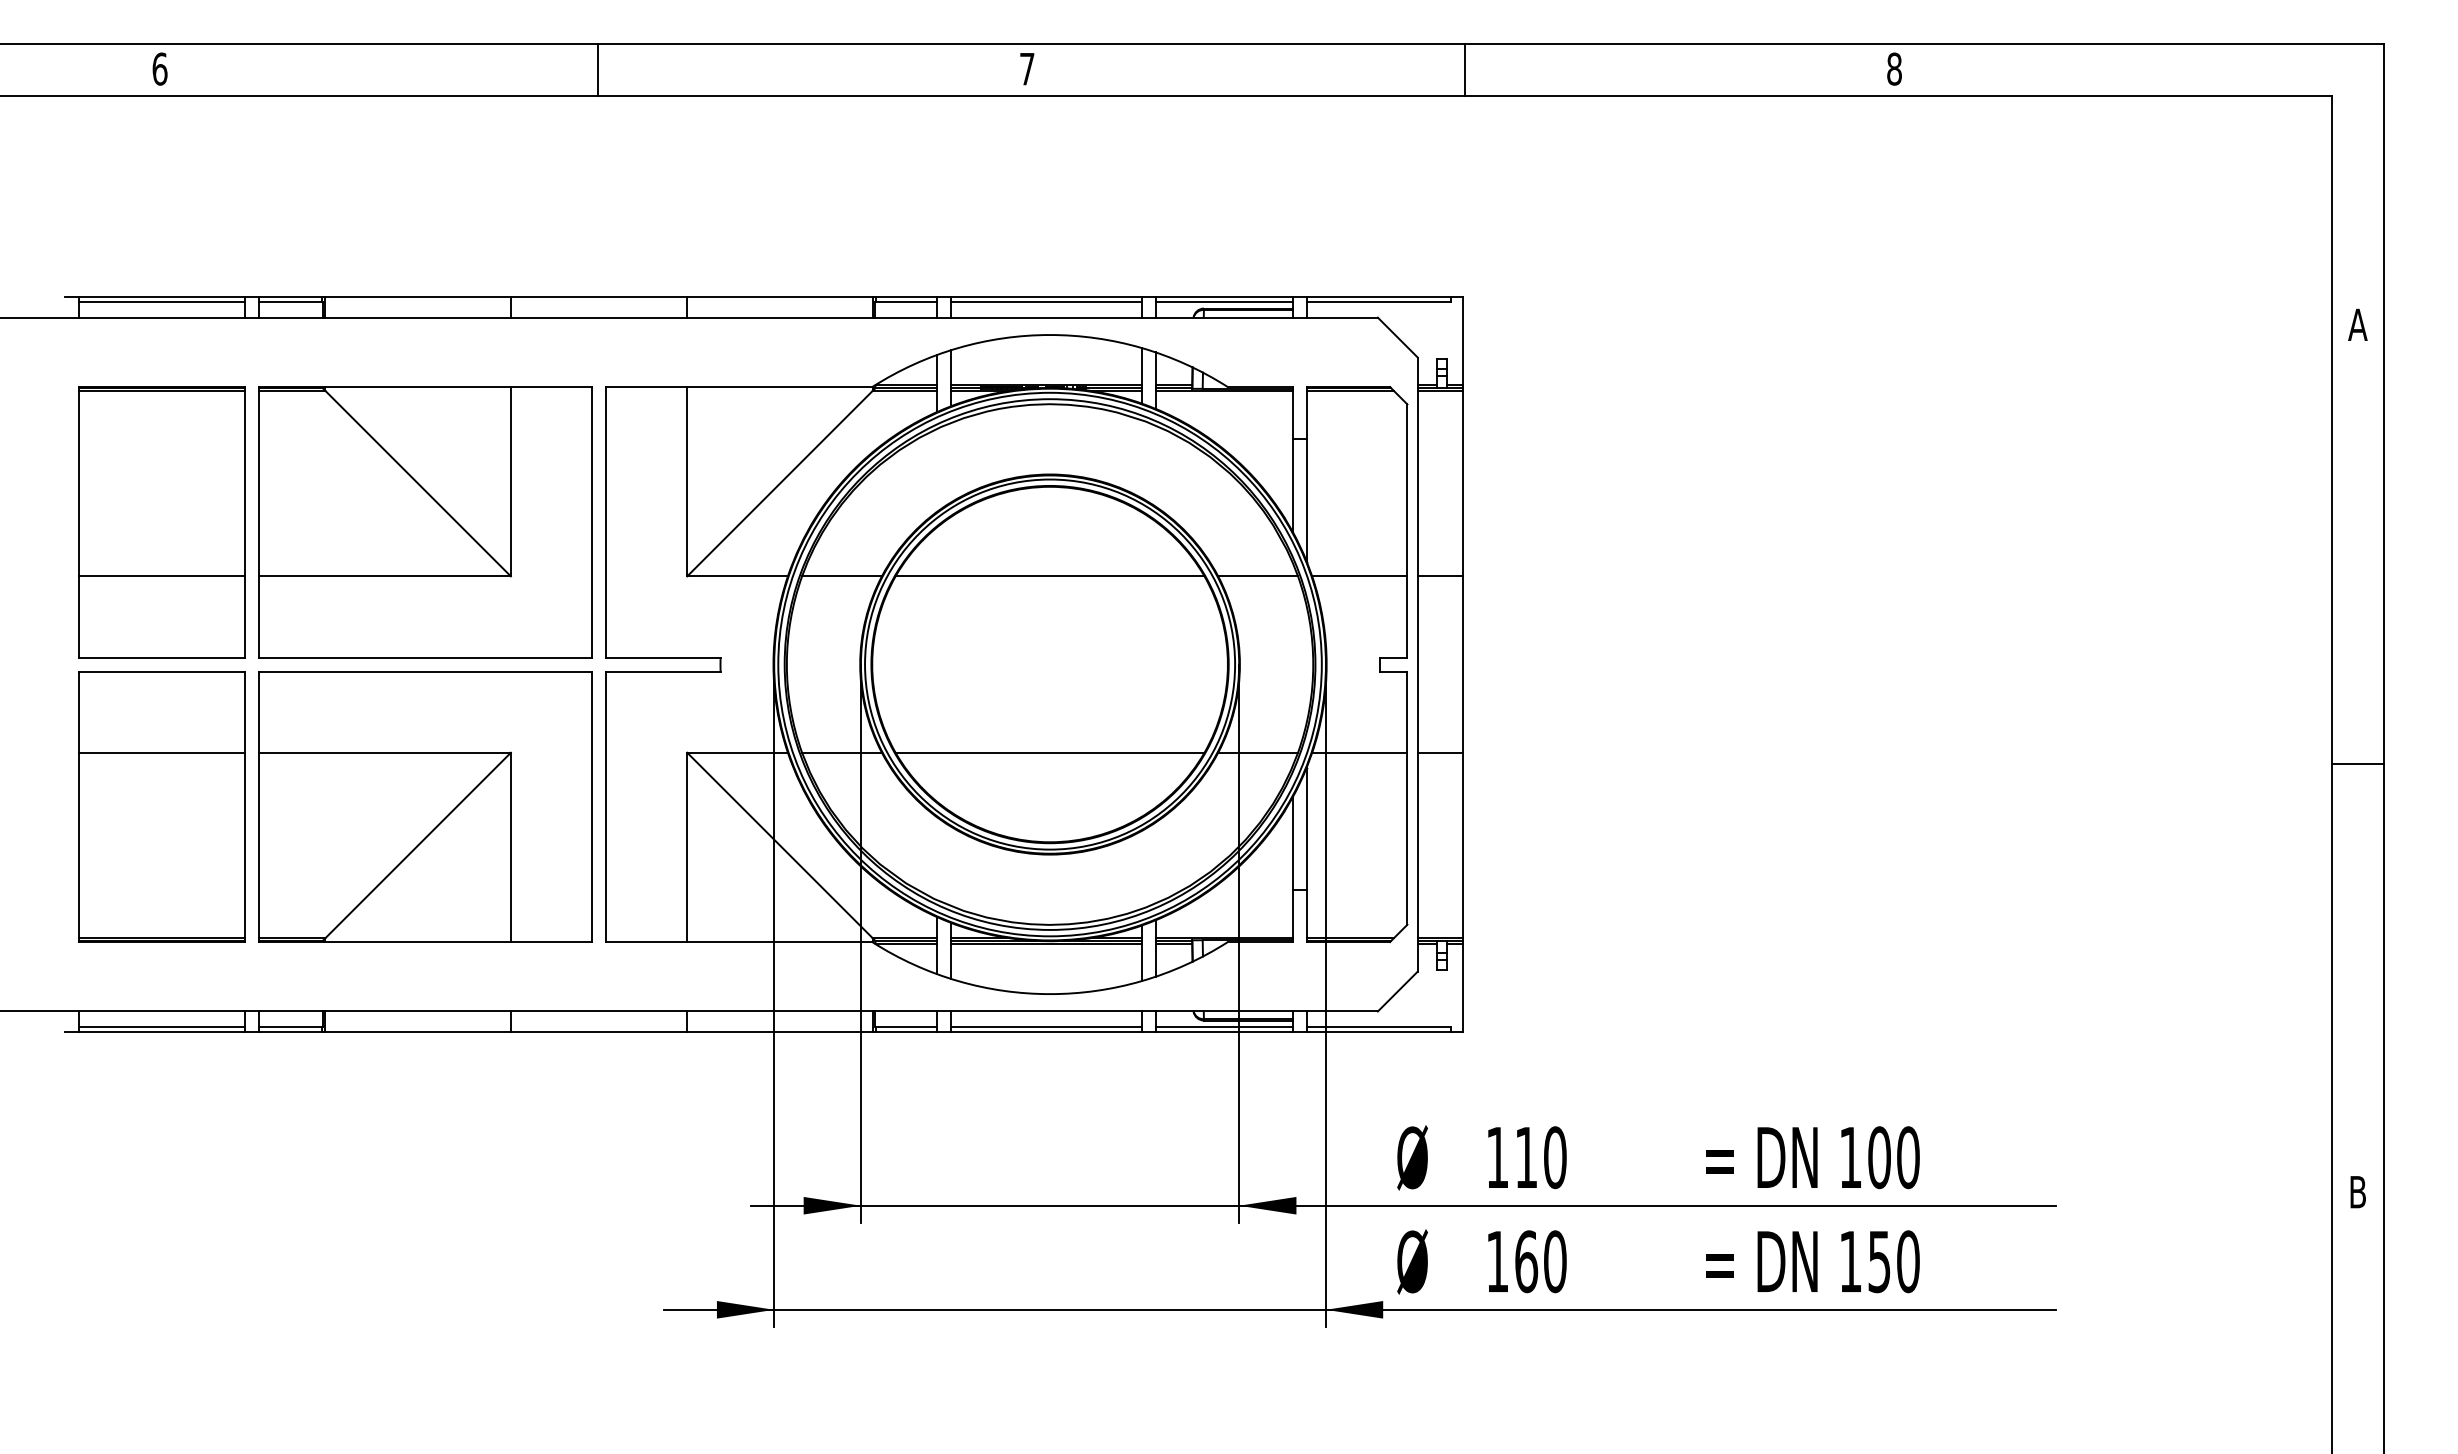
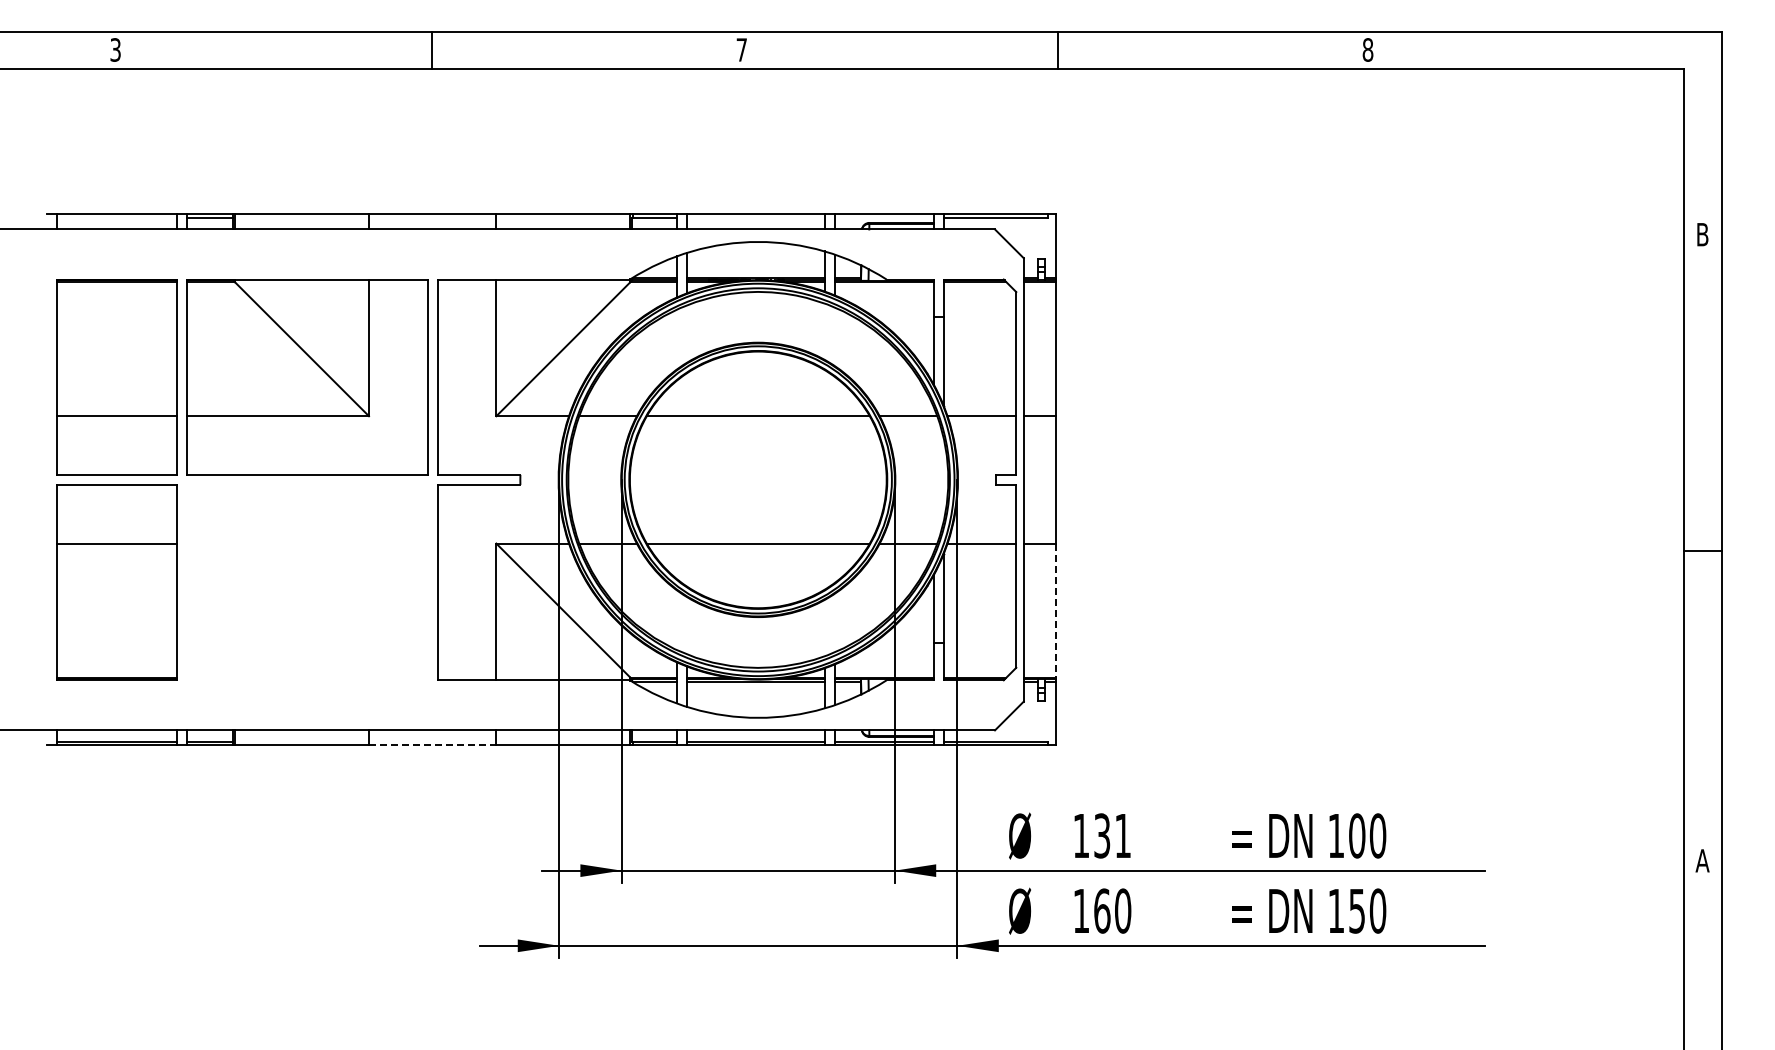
text: (159, 68) -> (115, 49), 6 -> 3
line: (161, 302) -> (116, 218), removed
line: (1046, 302) -> (755, 218), removed
line: (1223, 302) -> (883, 218), removed
text: (2357, 324) -> (1702, 234), A -> B
part: (425, 806) -> (307, 582), removed
line: (1463, 846) -> (1056, 611), solid -> dashed
line: (598, 1032) -> (432, 745), solid -> dashed
text: (1540, 1157) -> (1112, 835), 110 -> 131
text: (2357, 1191) -> (1702, 860), B -> A

